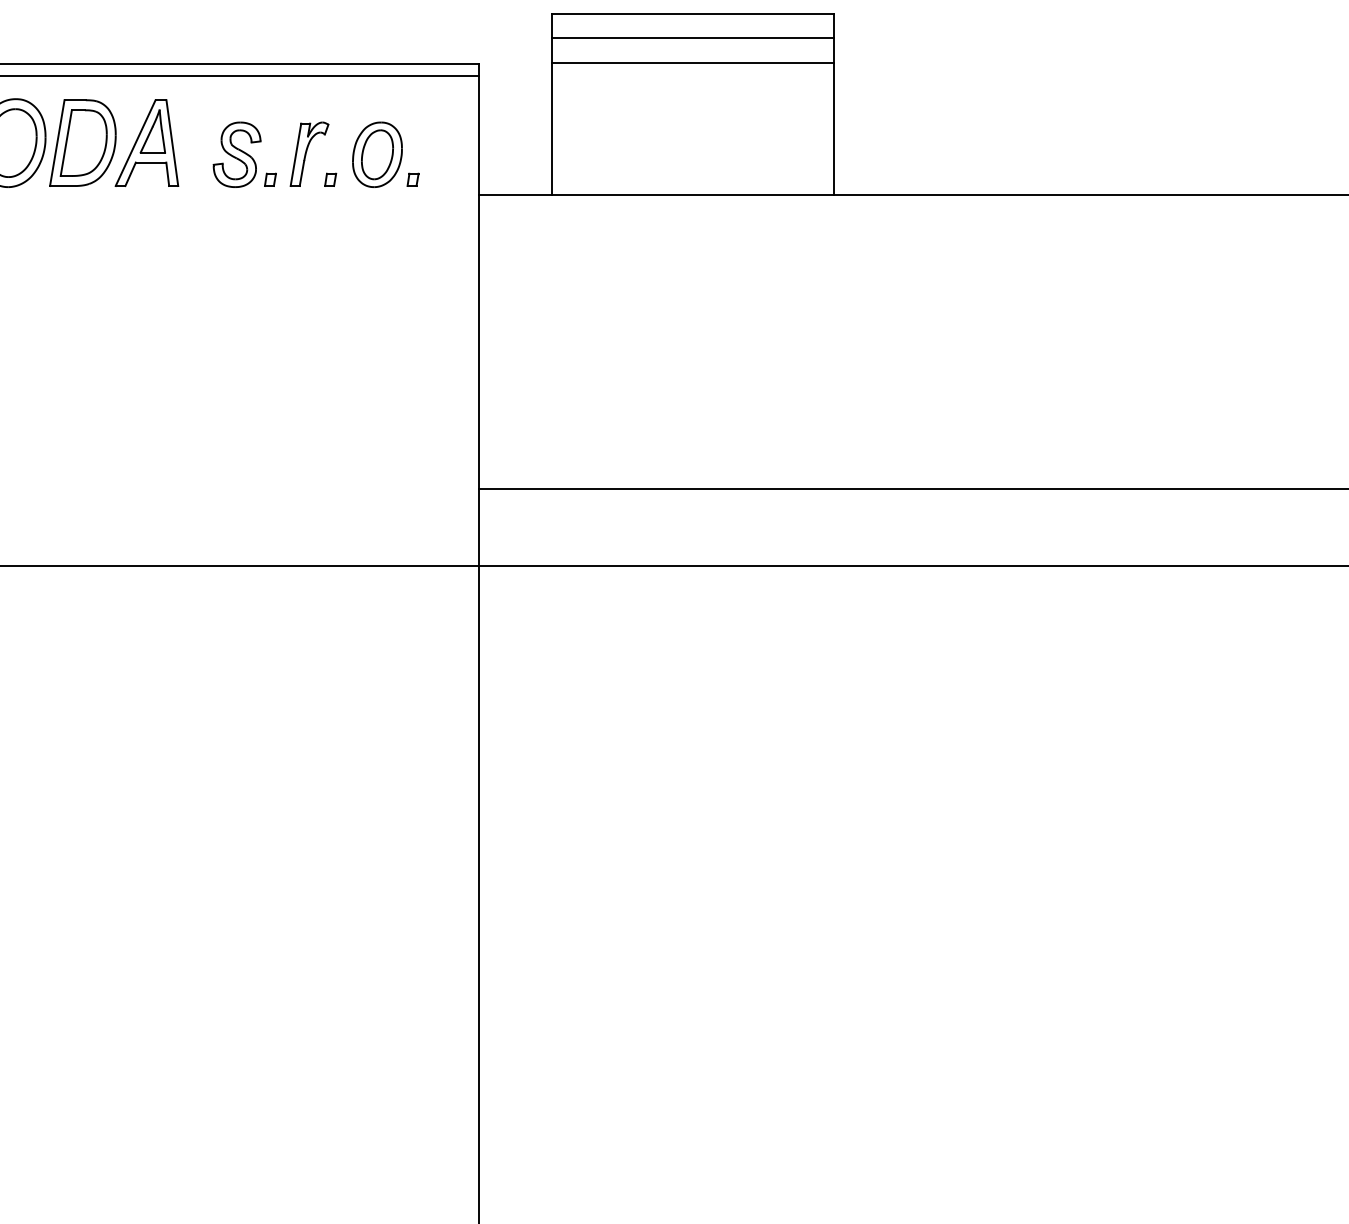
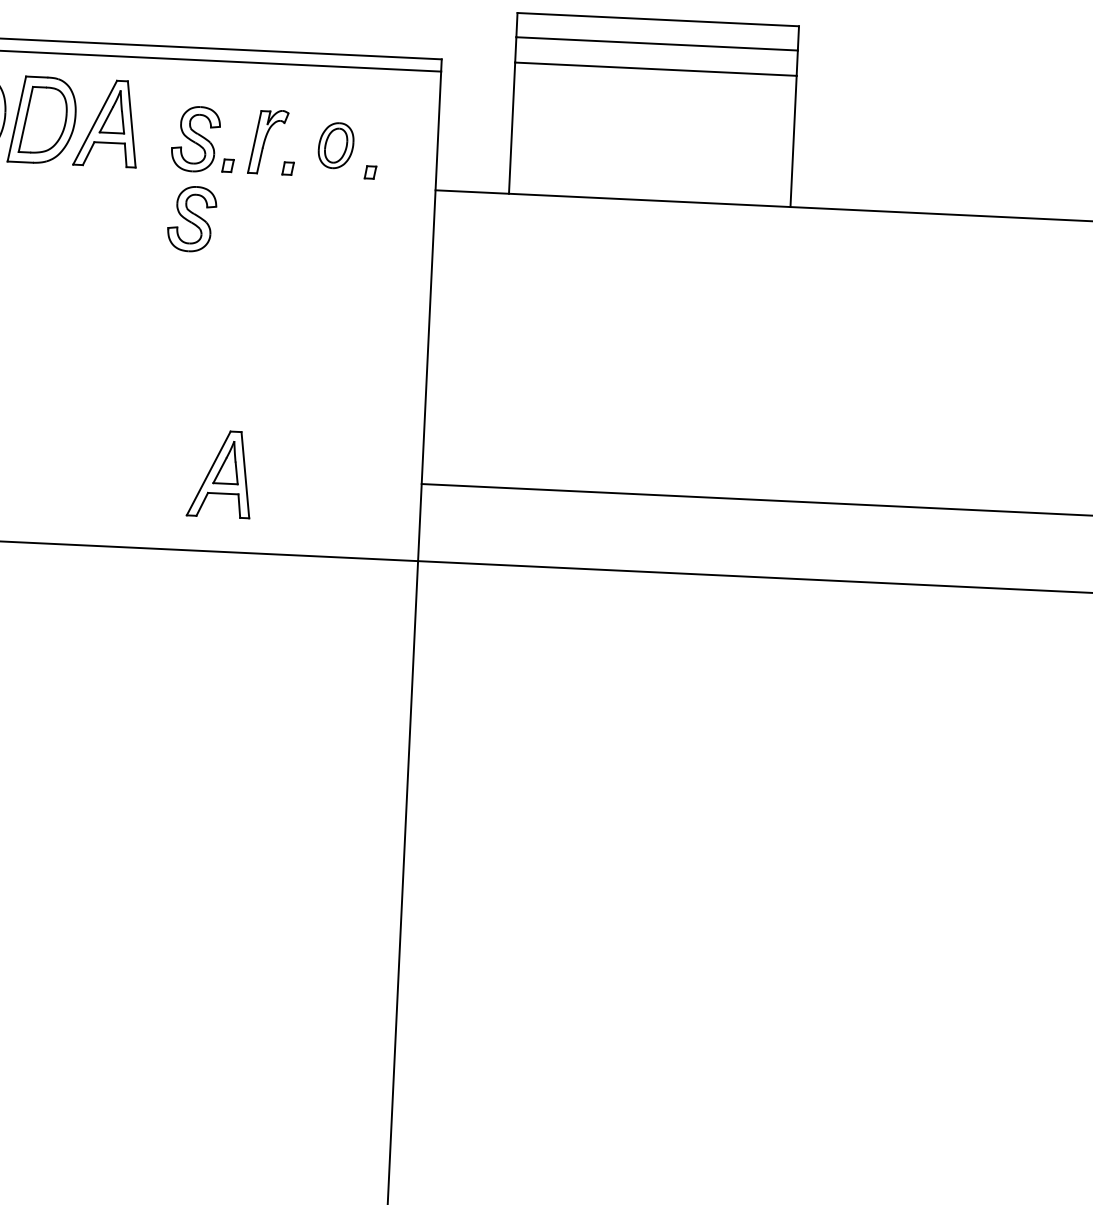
part: (377, 154) -> (336, 145), size x0.7
part: (236, 234) -> (191, 218), added
part: (276, 487) -> (219, 473), added

